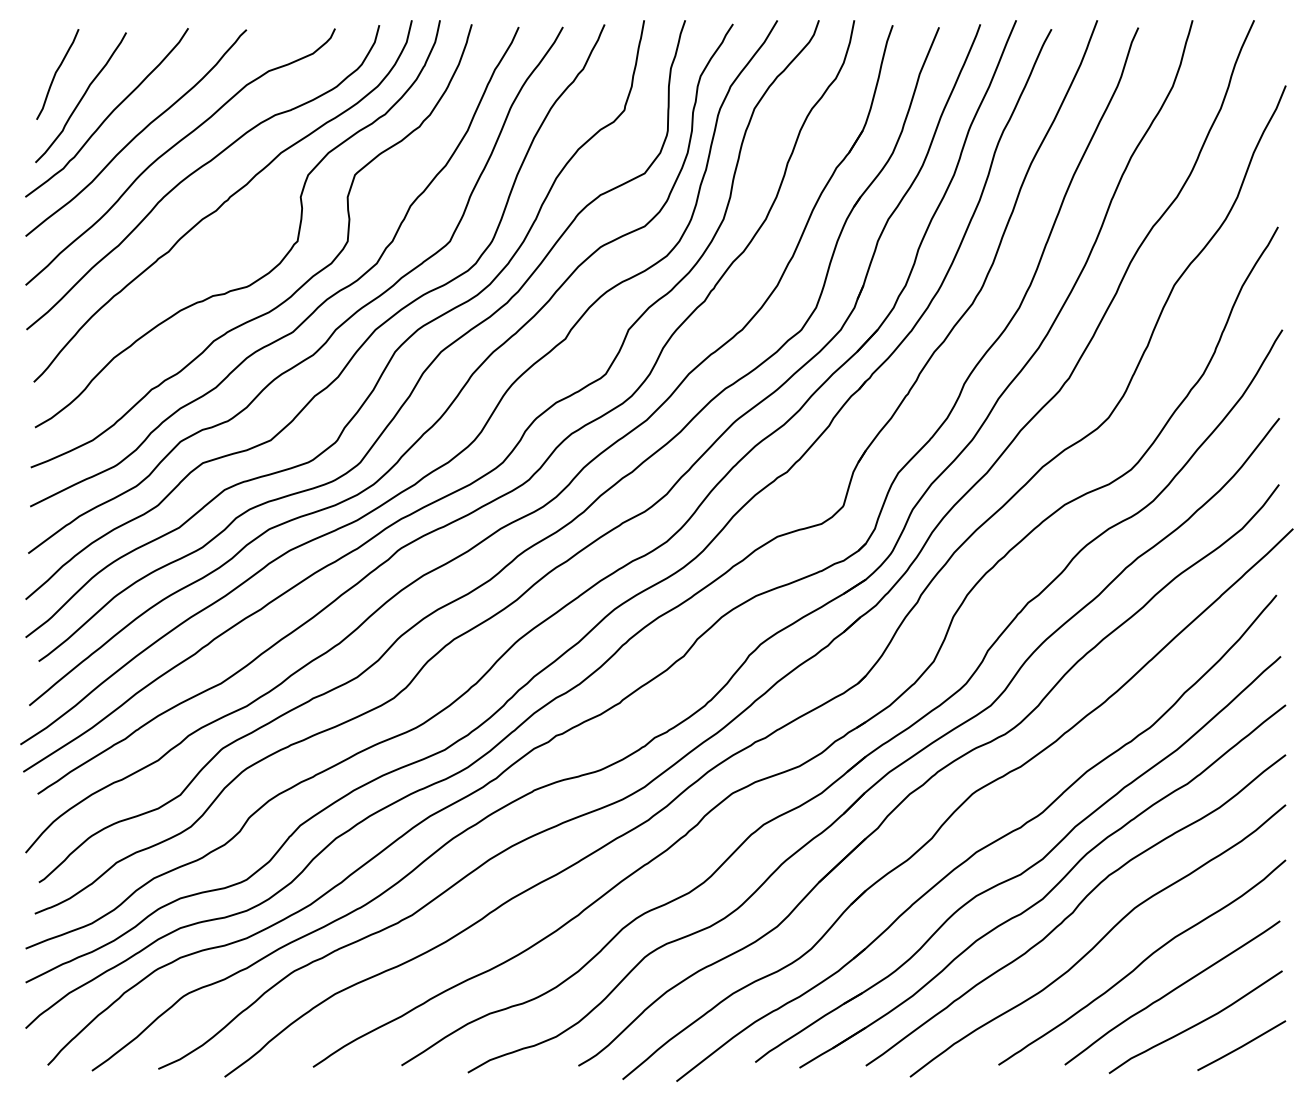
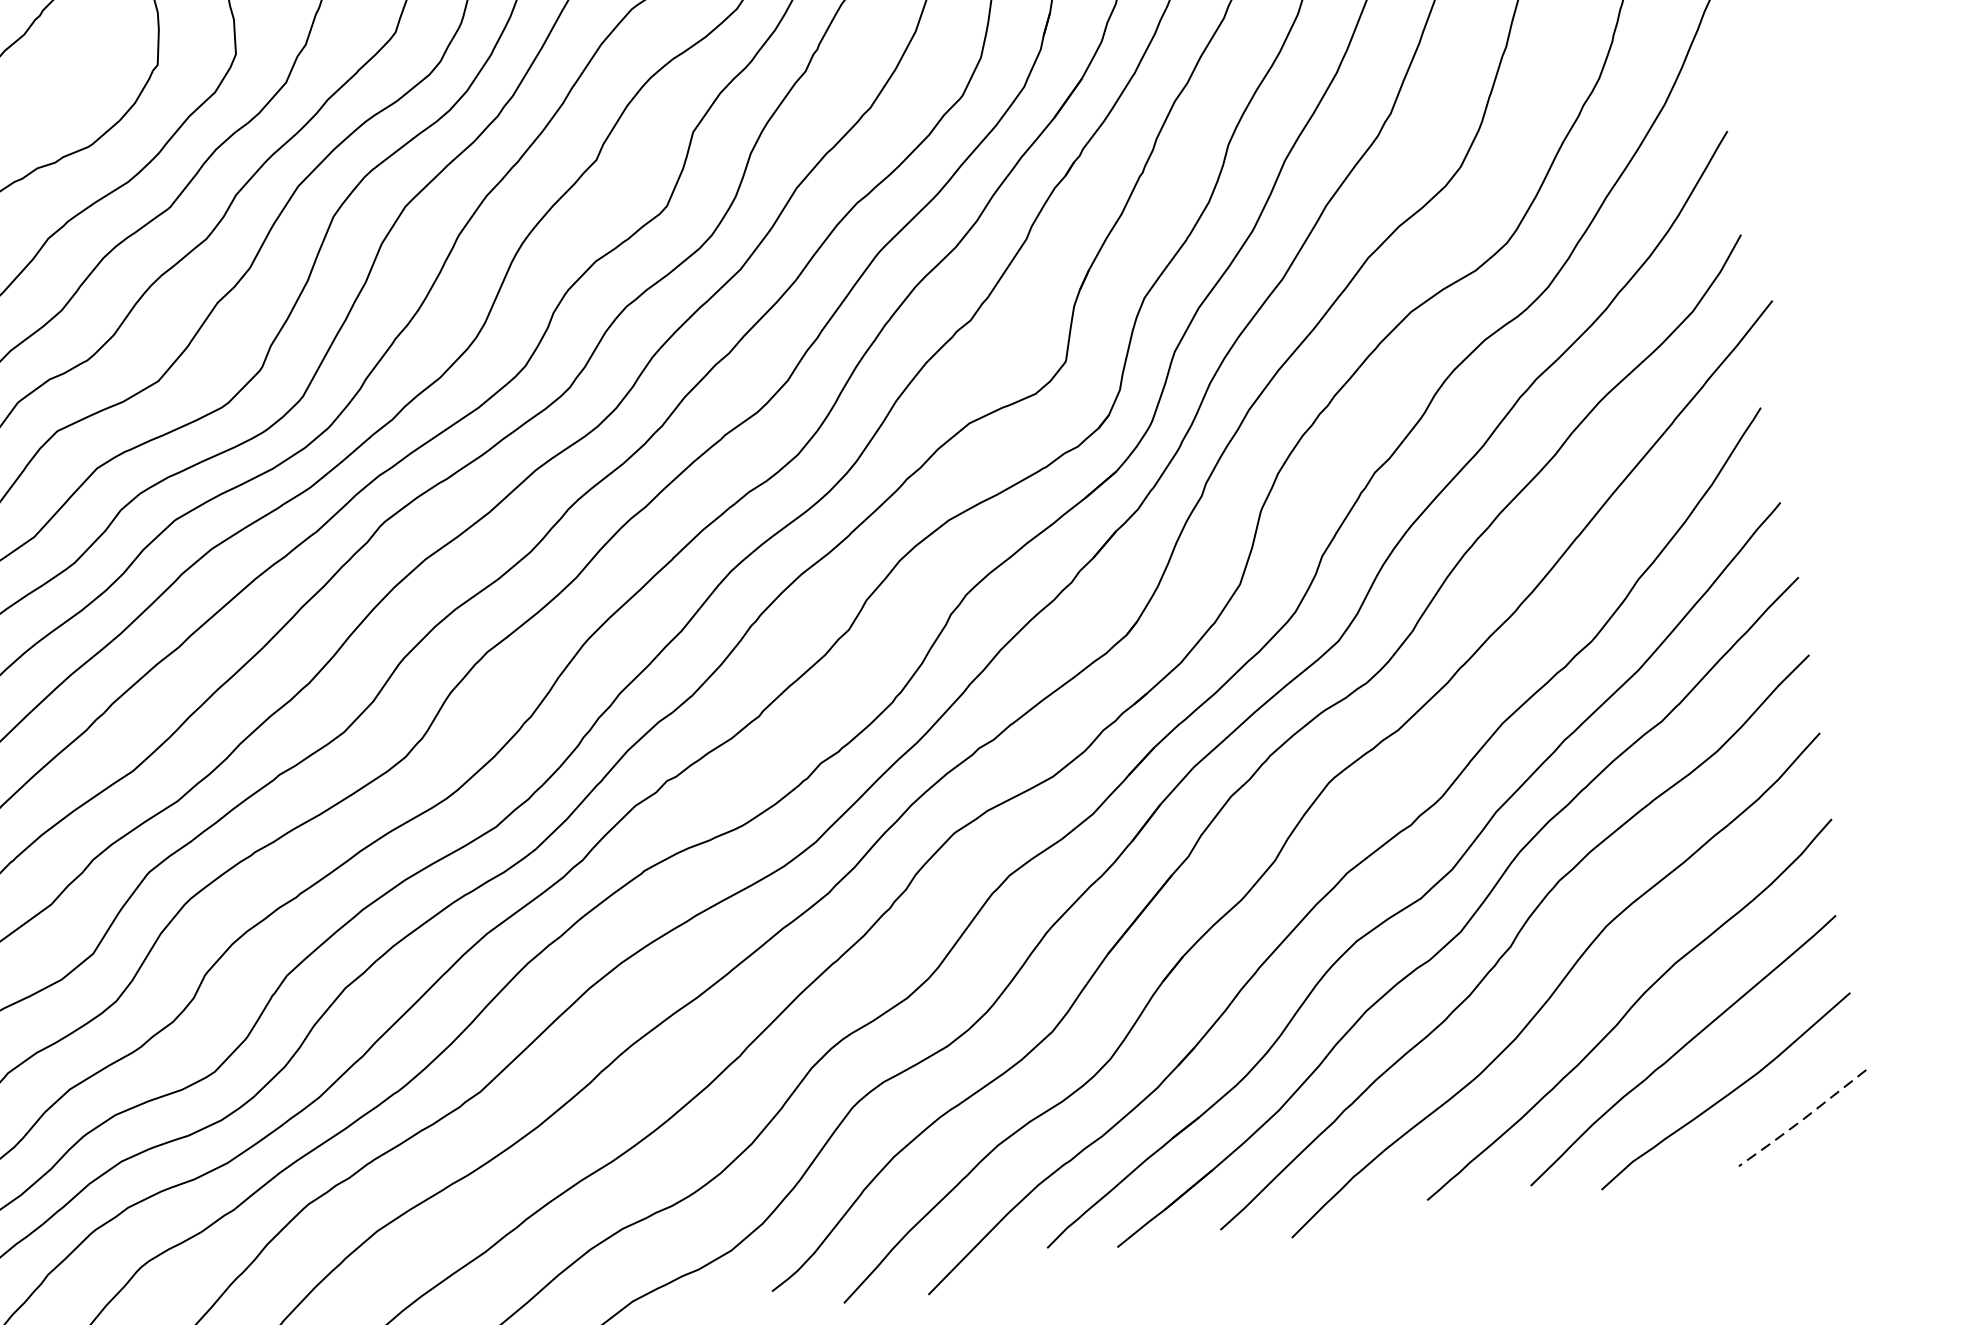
line: (1241, 1046) -> (1802, 1119), solid -> dashed

